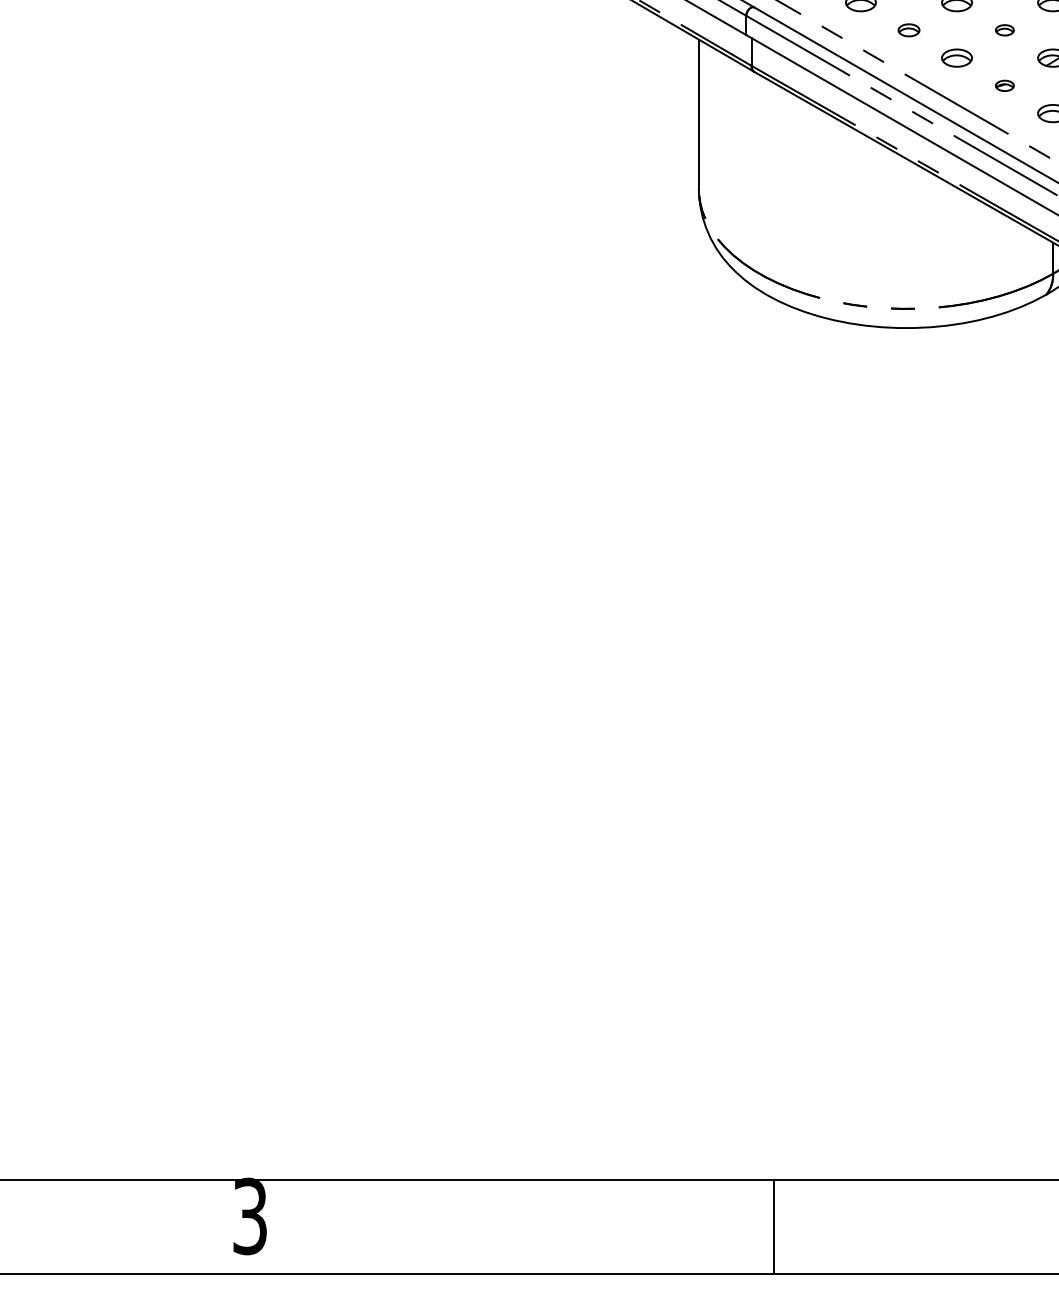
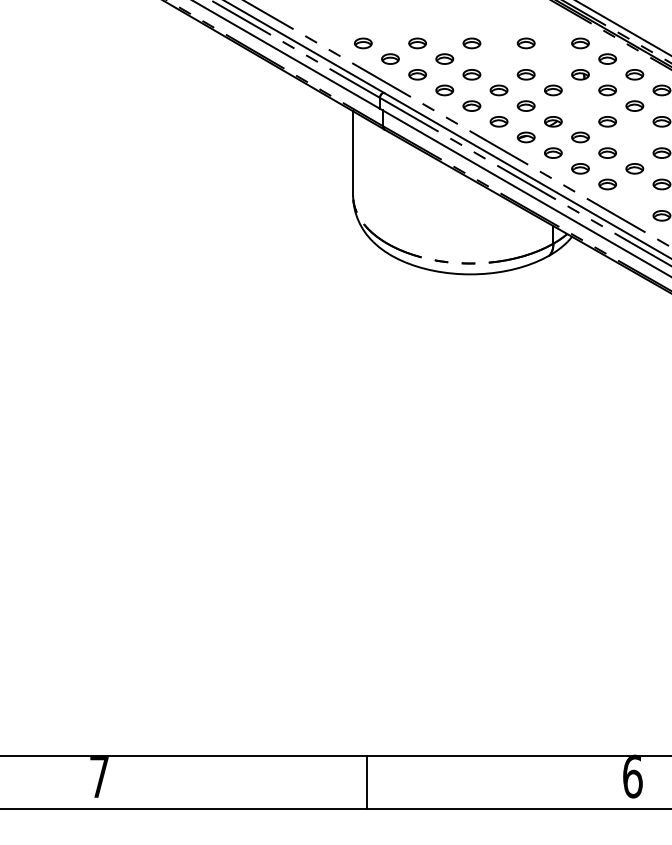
part: (908, 29) -> (471, 105), size x1.43
part: (1003, 29) -> (525, 105), size x1.67
part: (1003, 85) -> (525, 137), size x1.67
text: (250, 1216) -> (99, 776), 3 -> 7
line: (773, 1226) -> (366, 782), moved

